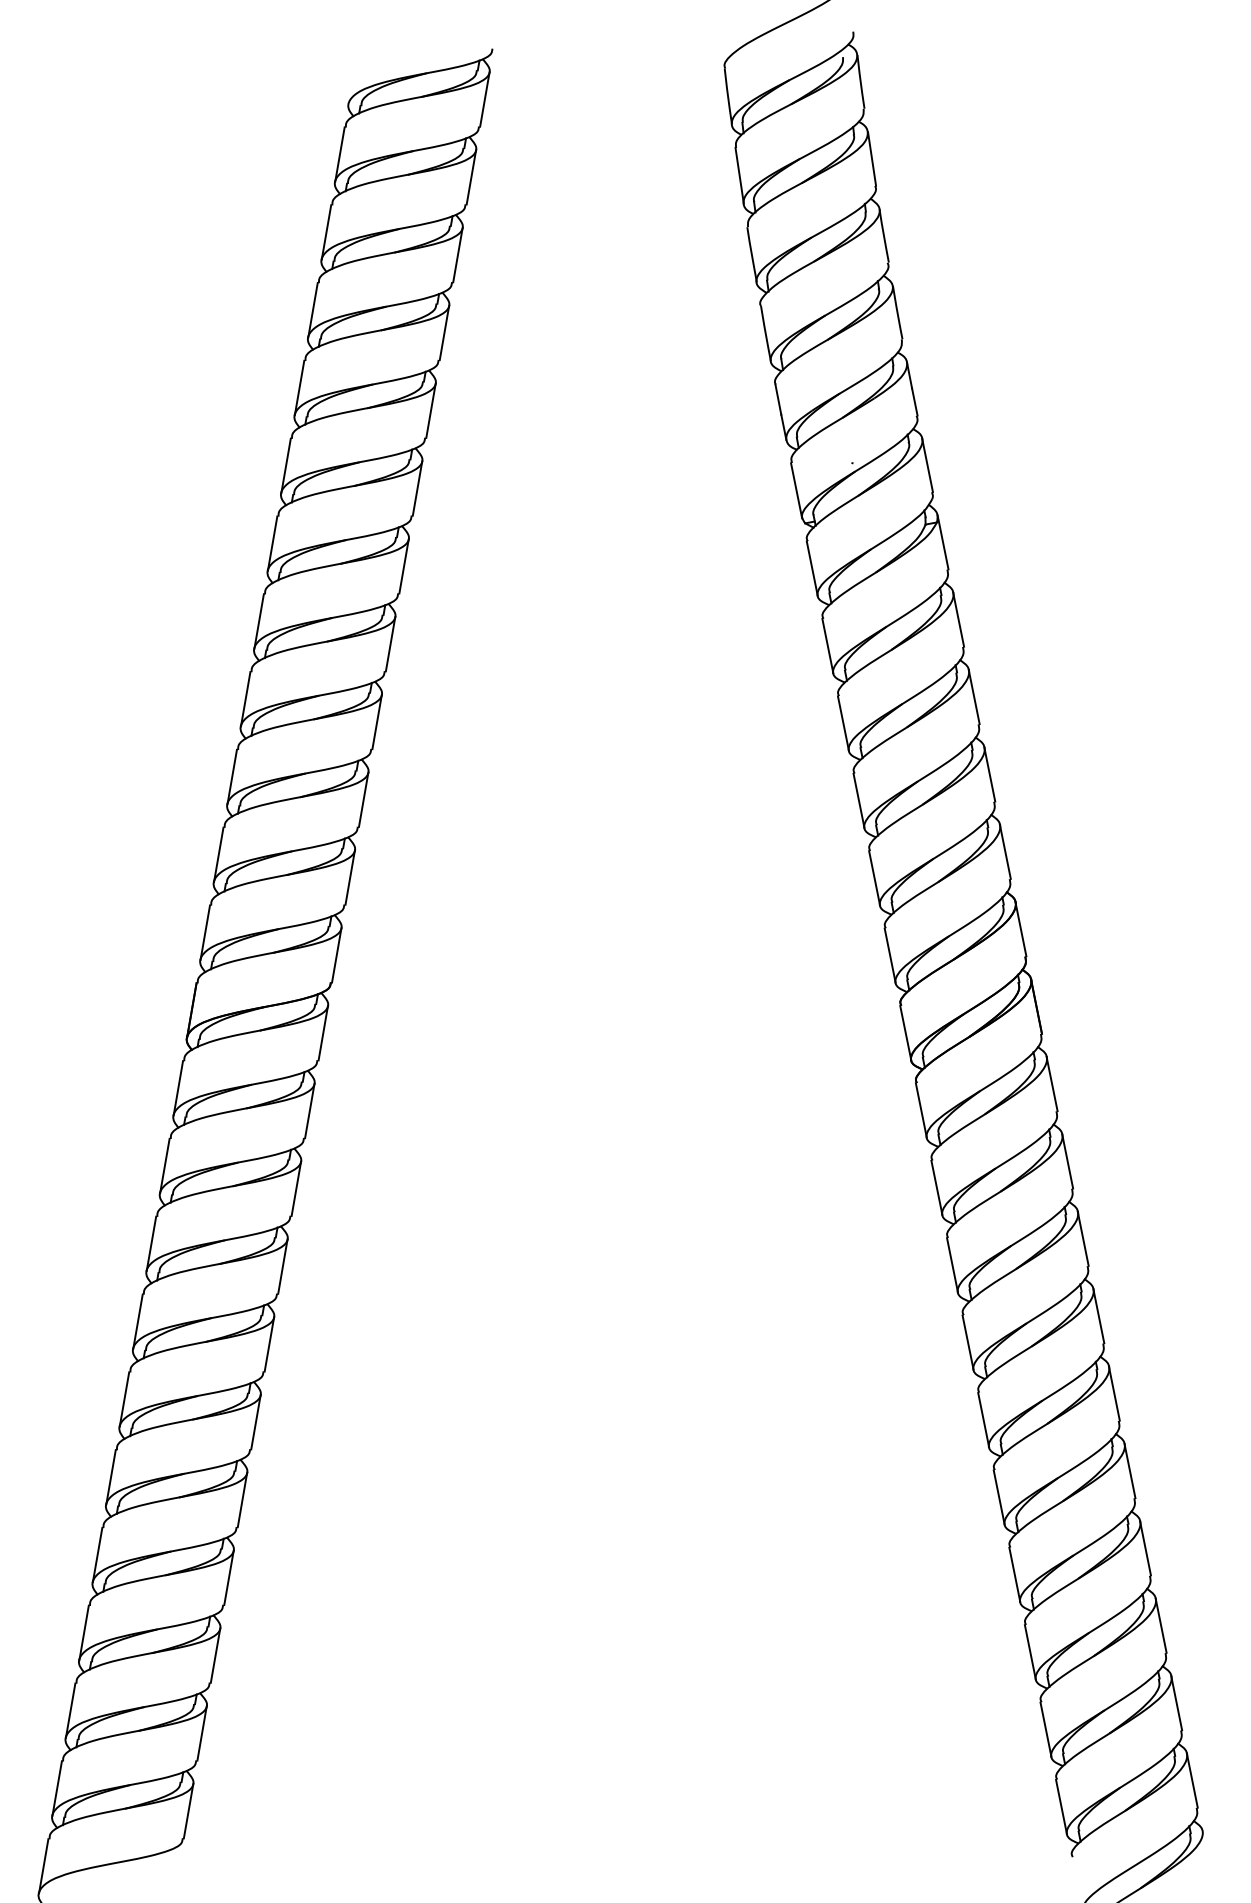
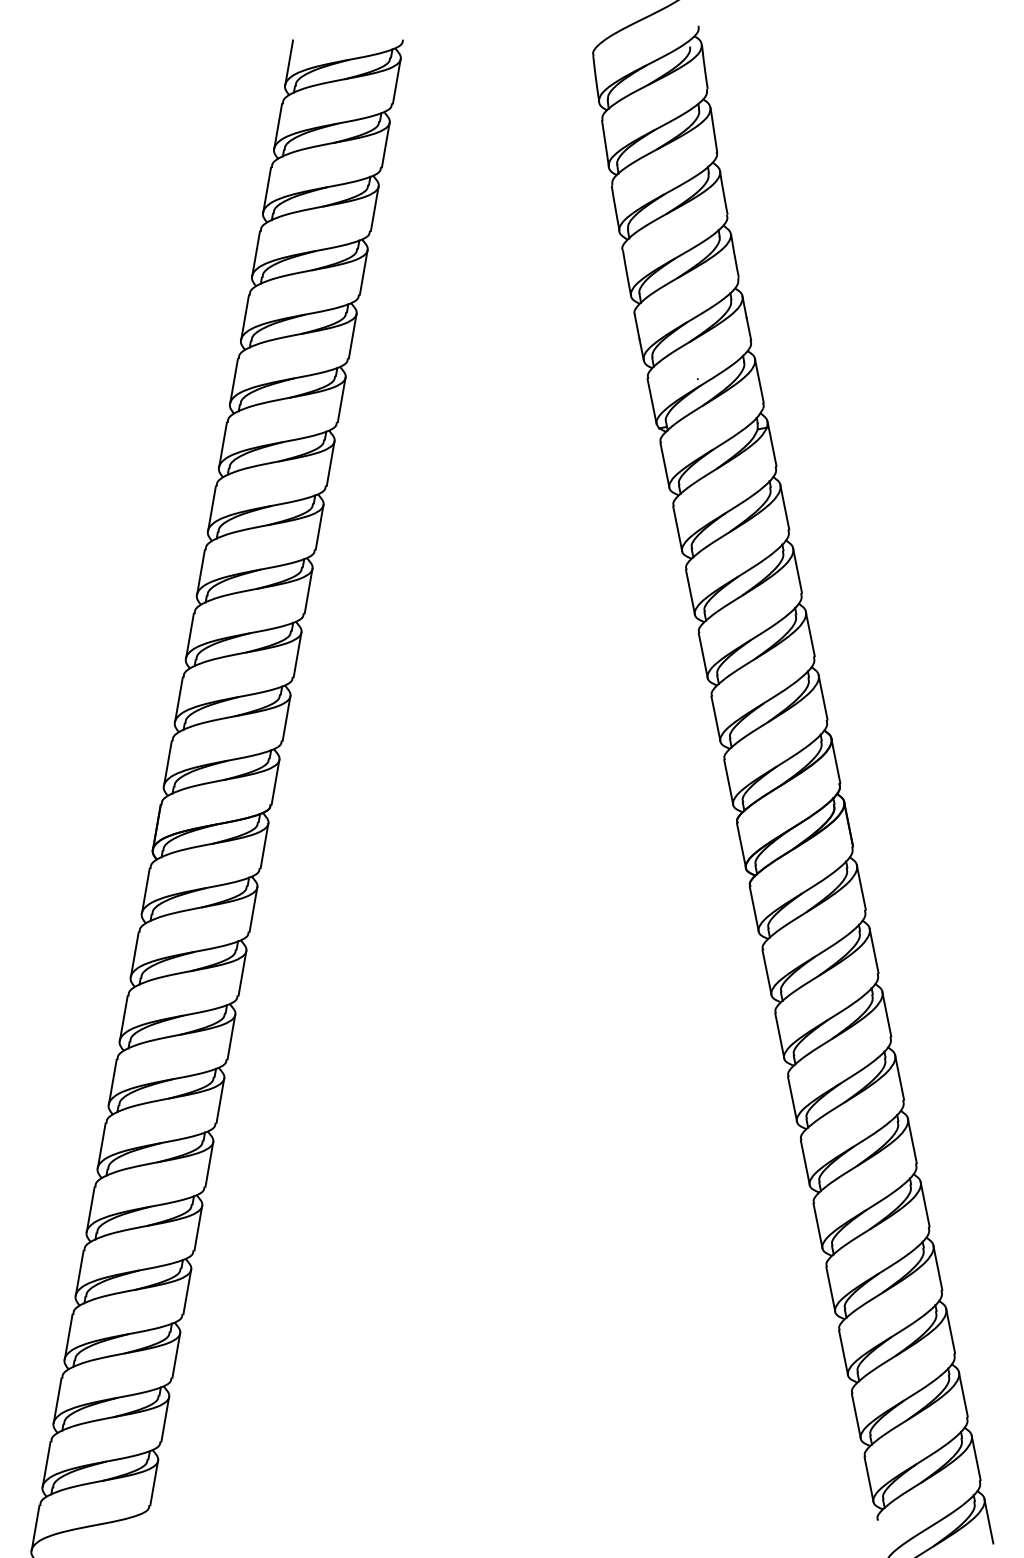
line: (353, 76) -> (289, 62), added
line: (1207, 1858) -> (988, 1521), added

